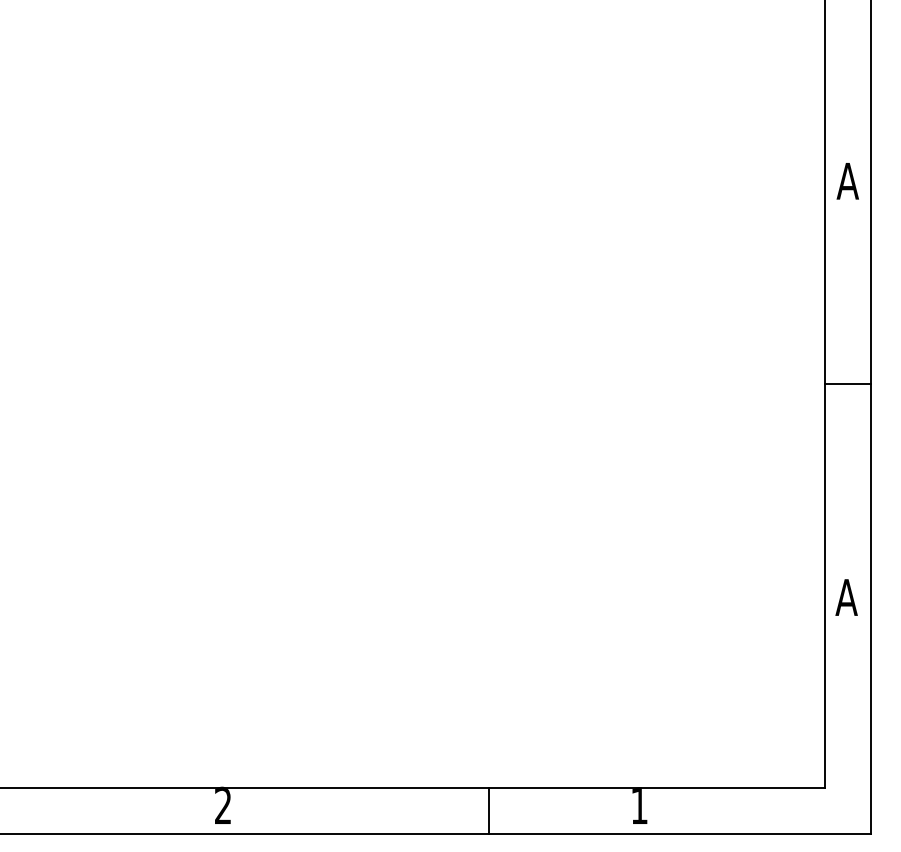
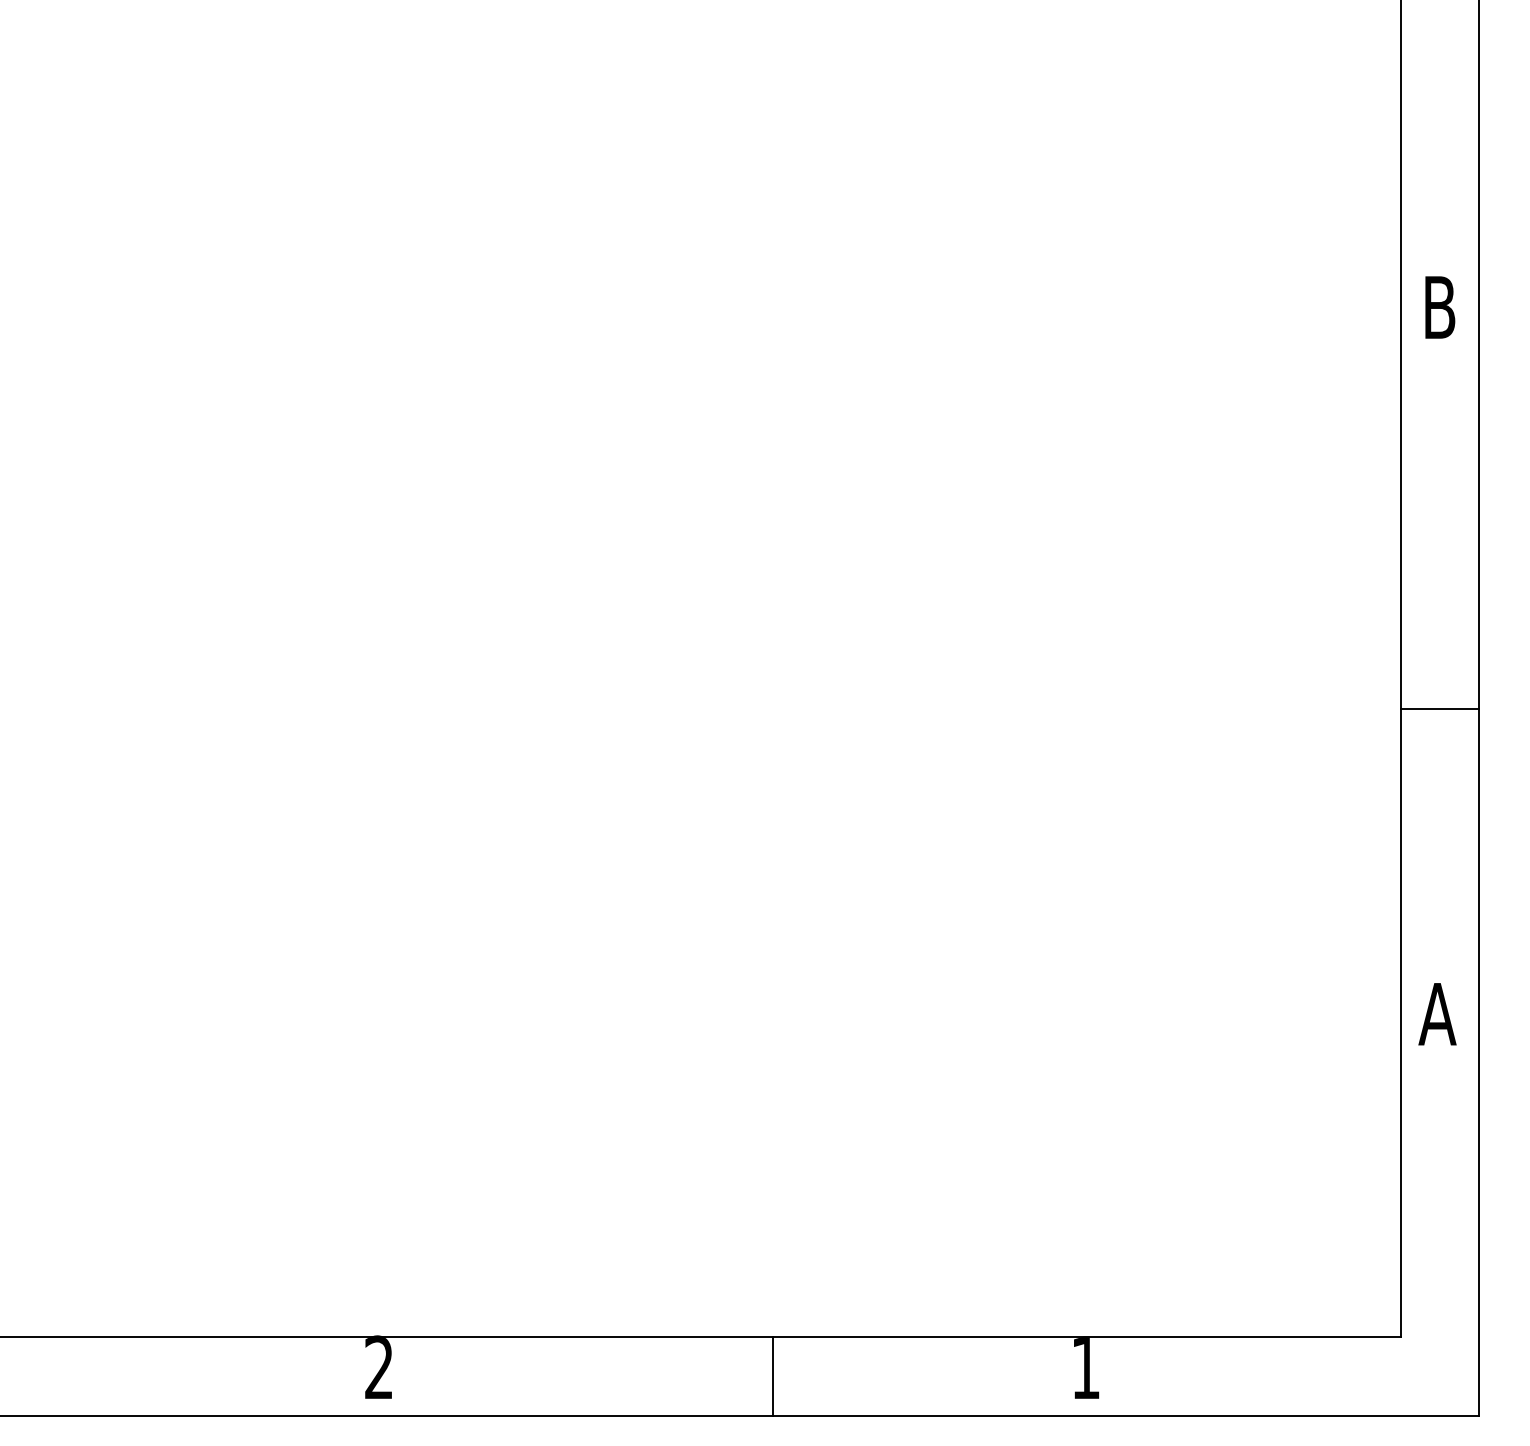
text: (847, 181) -> (1438, 307), A -> B
line: (847, 383) -> (1438, 708), moved
line: (488, 810) -> (771, 1375), moved

